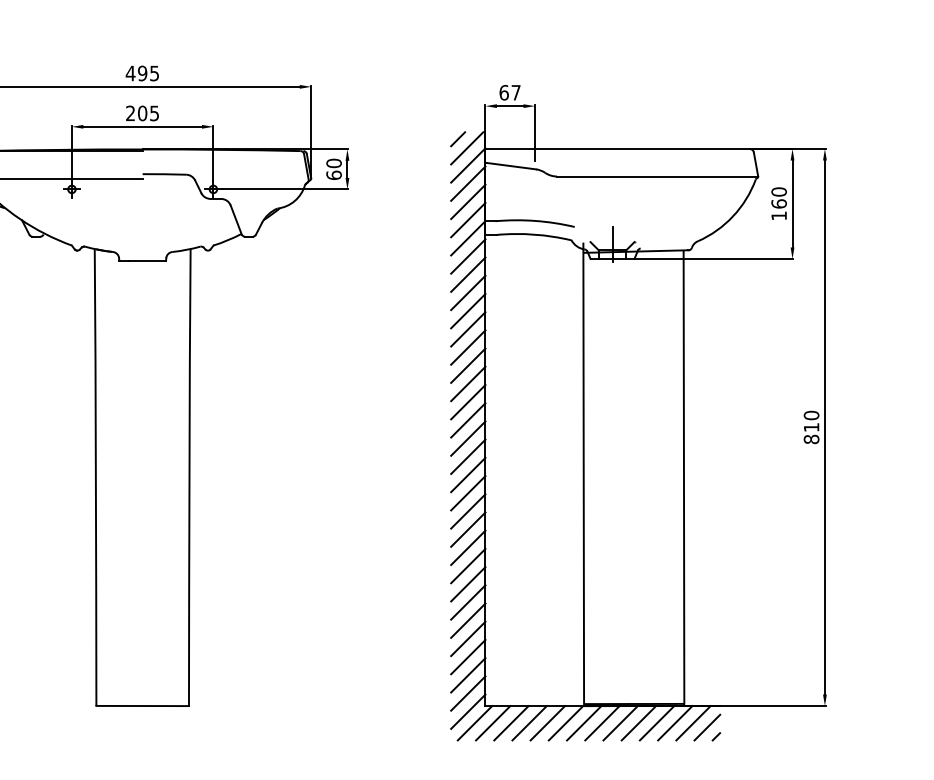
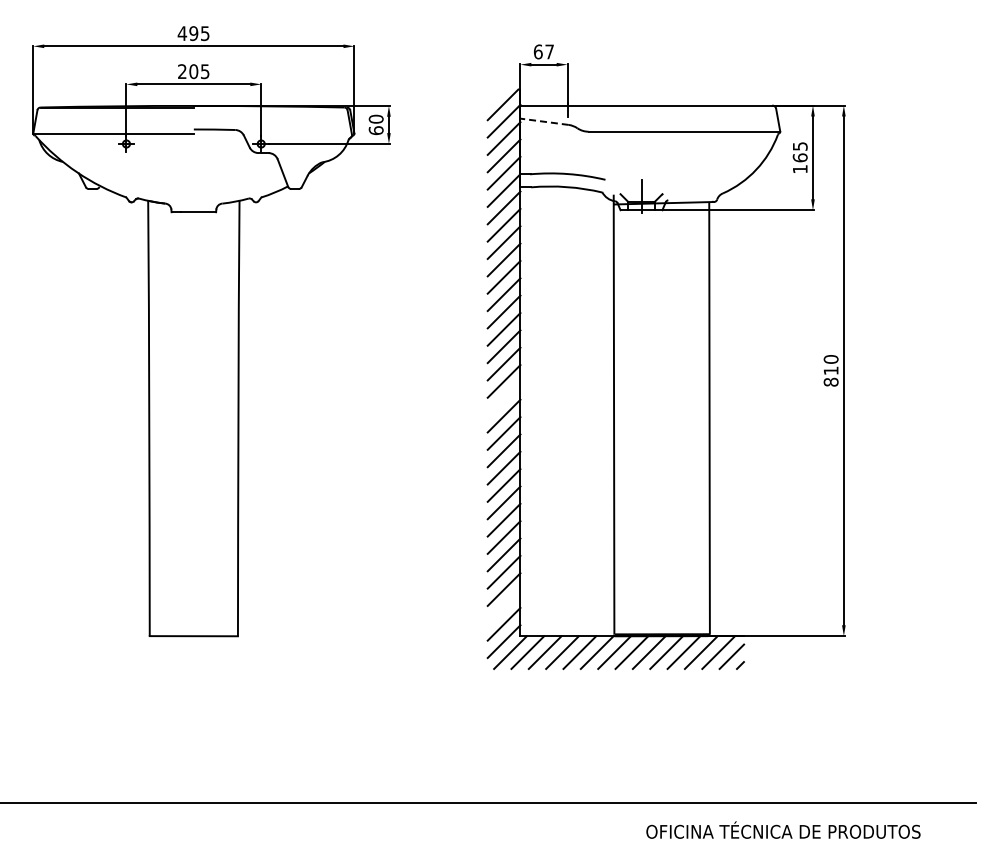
line: (458, 138) -> (494, 95), removed
line: (510, 165) -> (544, 121), solid -> dashed
text: (778, 192) -> (799, 146), 160 -> 165
line: (467, 456) -> (503, 398), removed
line: (467, 674) -> (503, 606), removed

